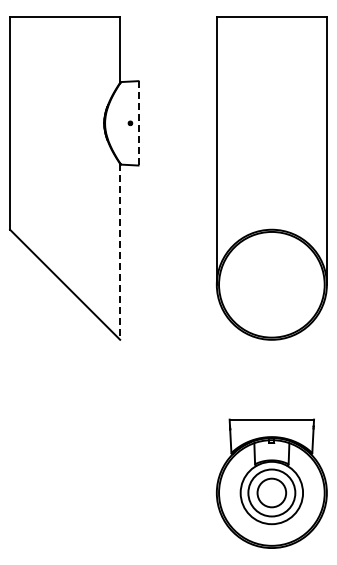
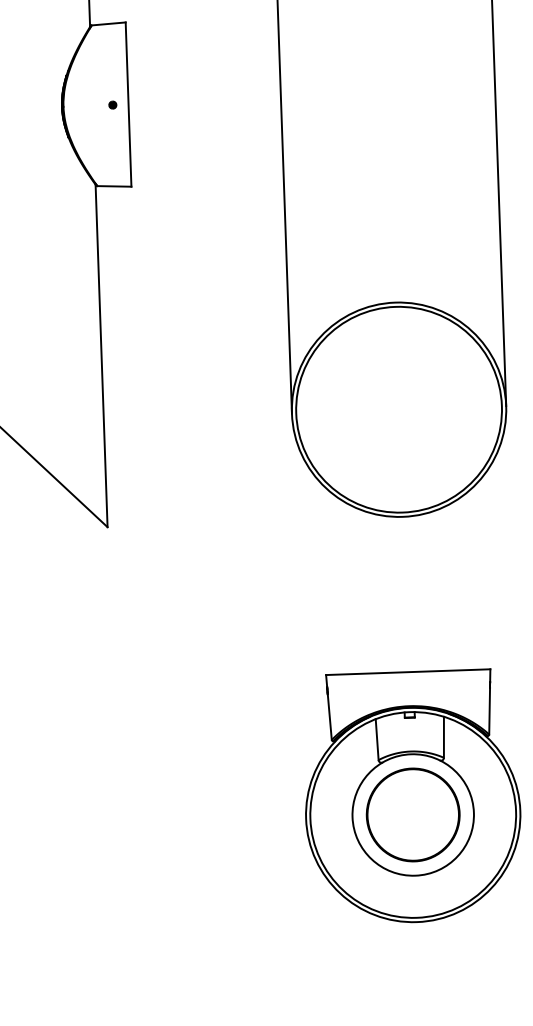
line: (138, 123) -> (128, 104), dashed -> solid
line: (120, 251) -> (102, 355), dashed -> solid
circle: (271, 492) -> (412, 814), size x1.67

